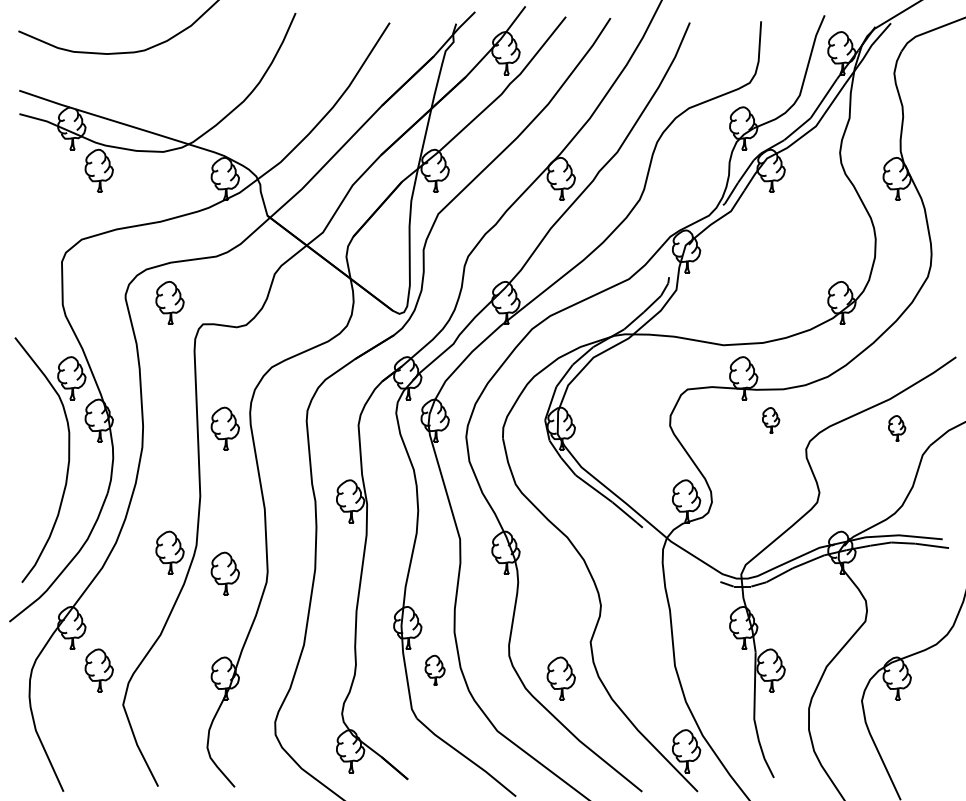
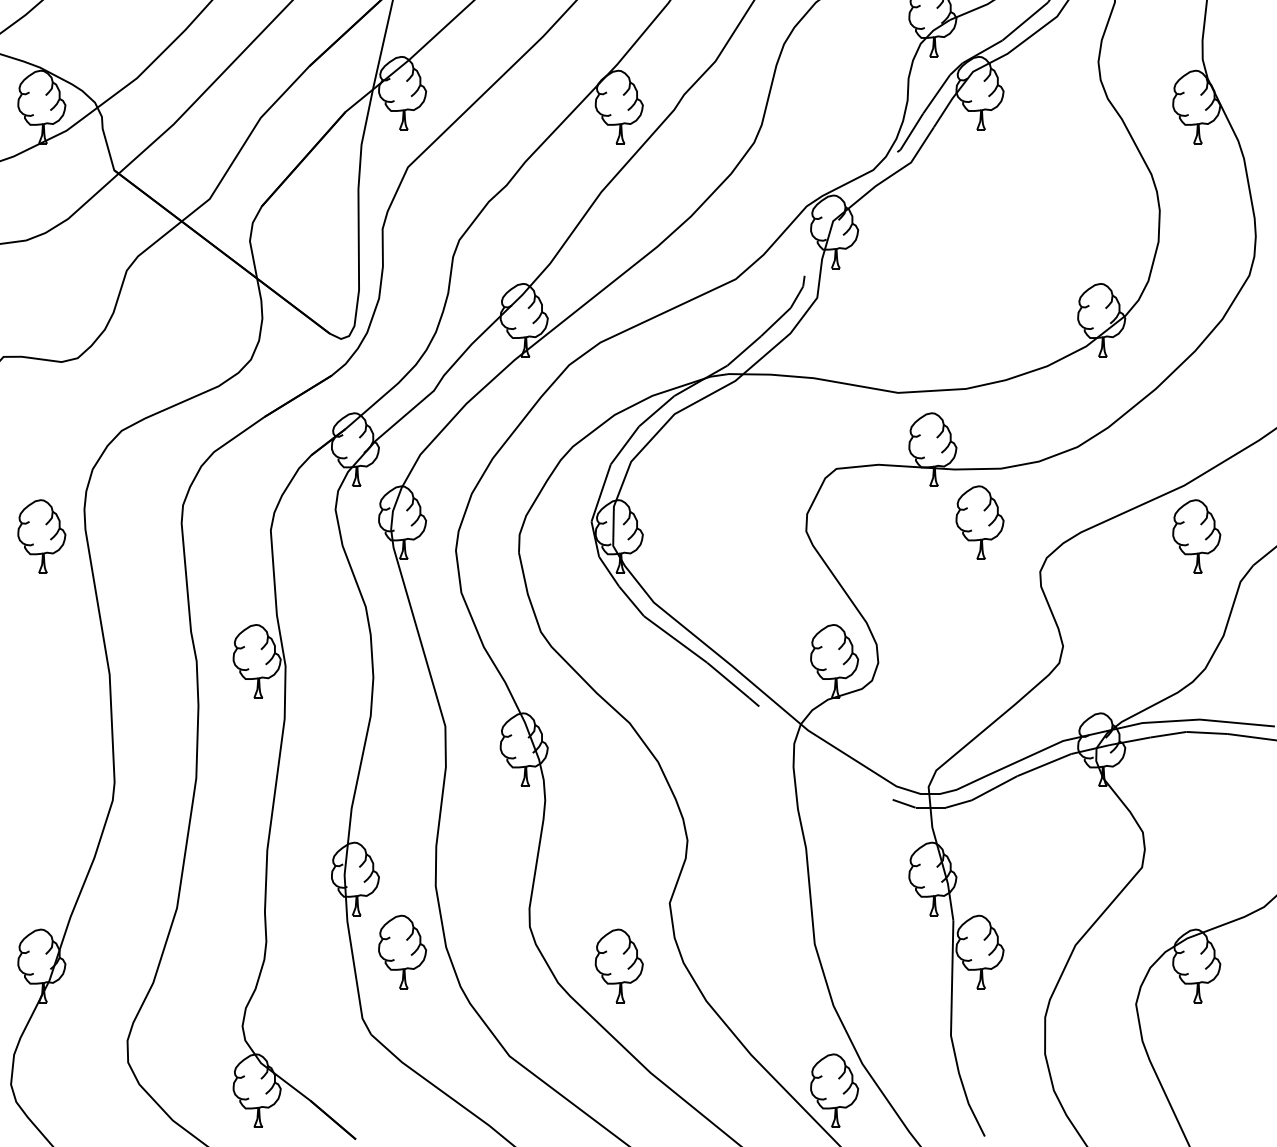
part: (770, 420) -> (978, 522), size x1.67
part: (896, 428) -> (1195, 535), size x1.67
part: (224, 573) -> (40, 785), removed
part: (434, 670) -> (401, 951), size x1.43

